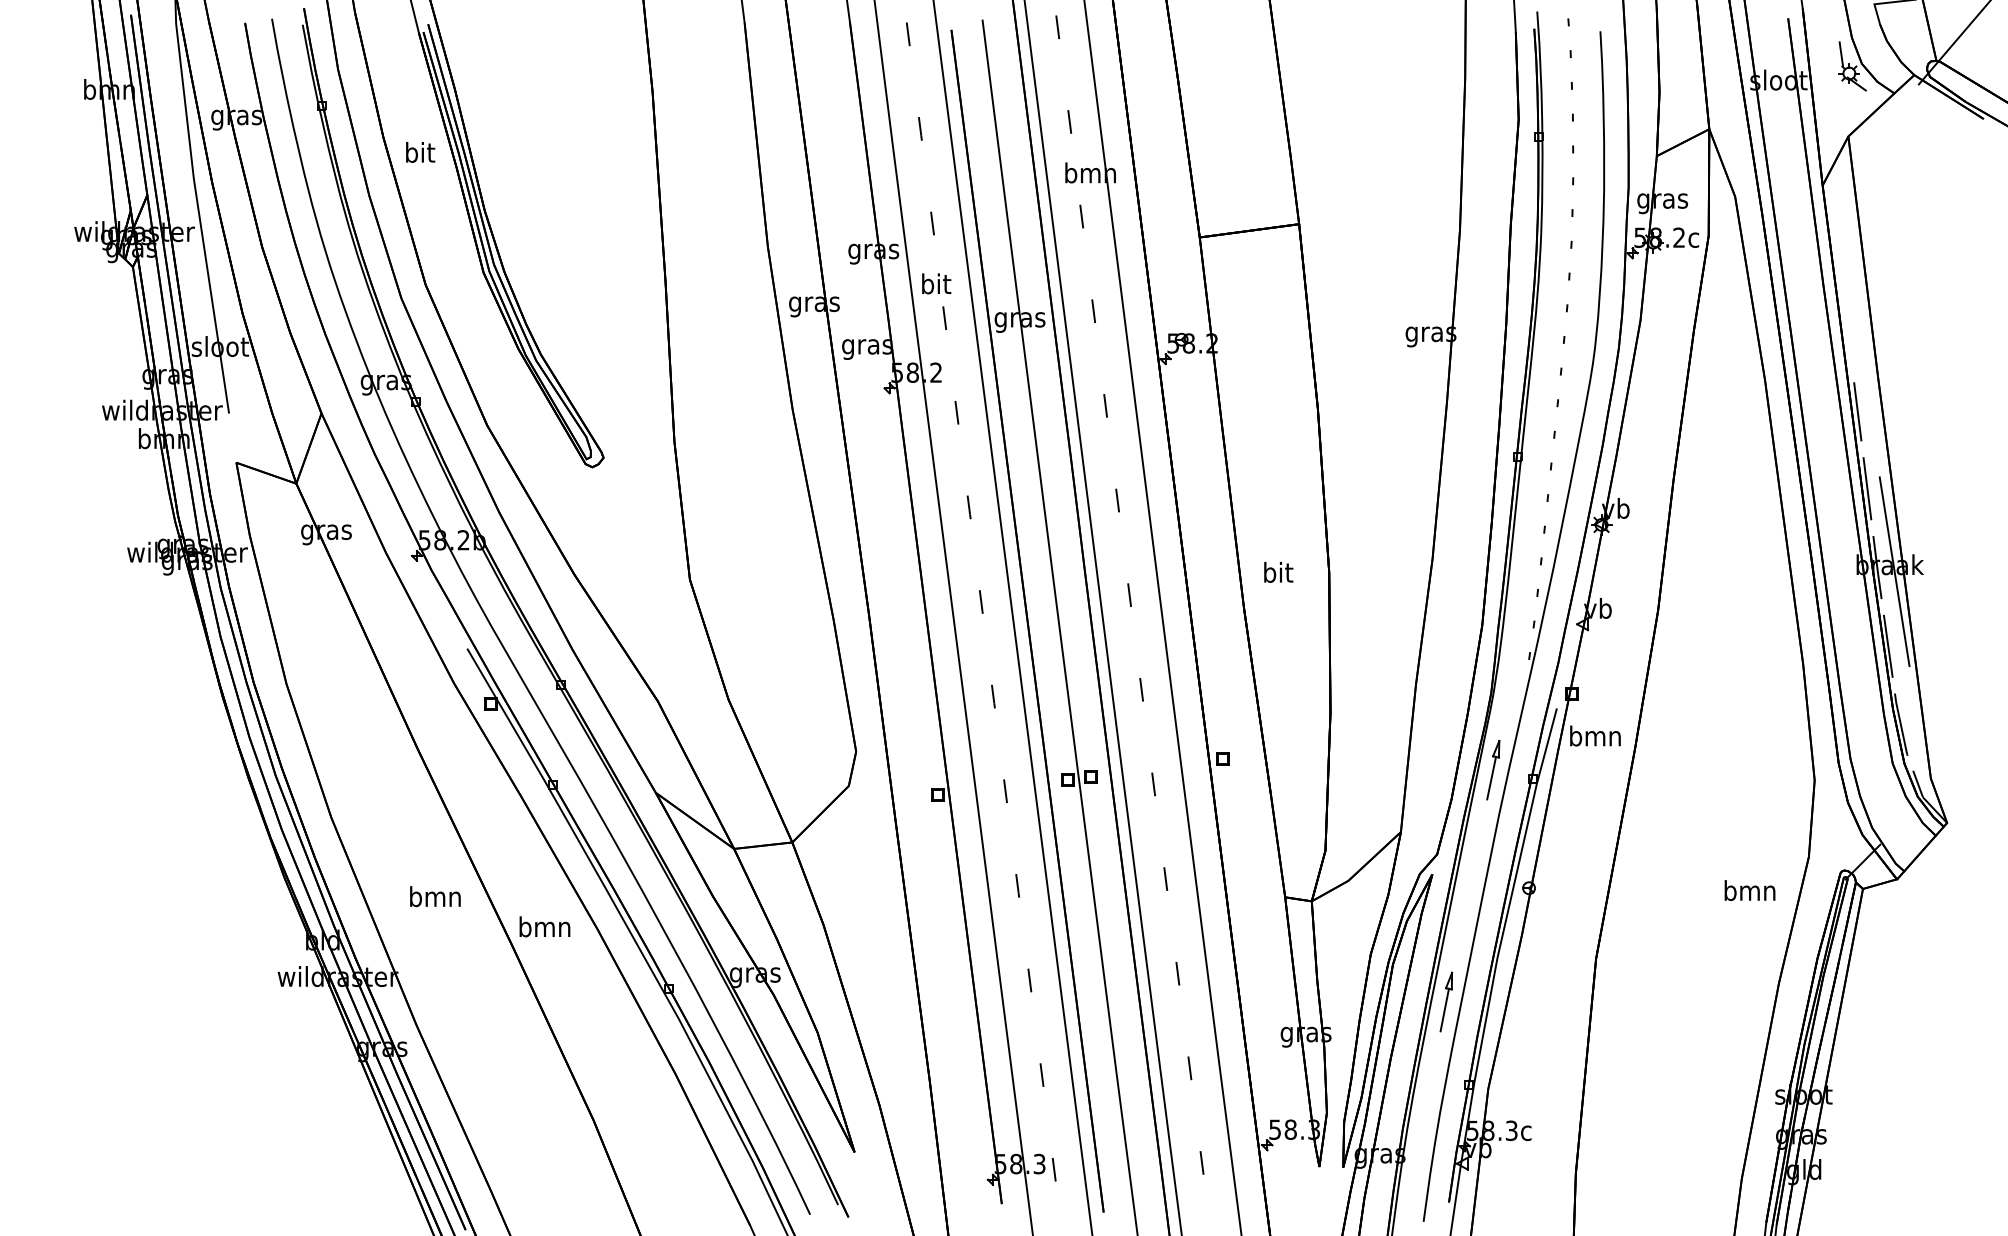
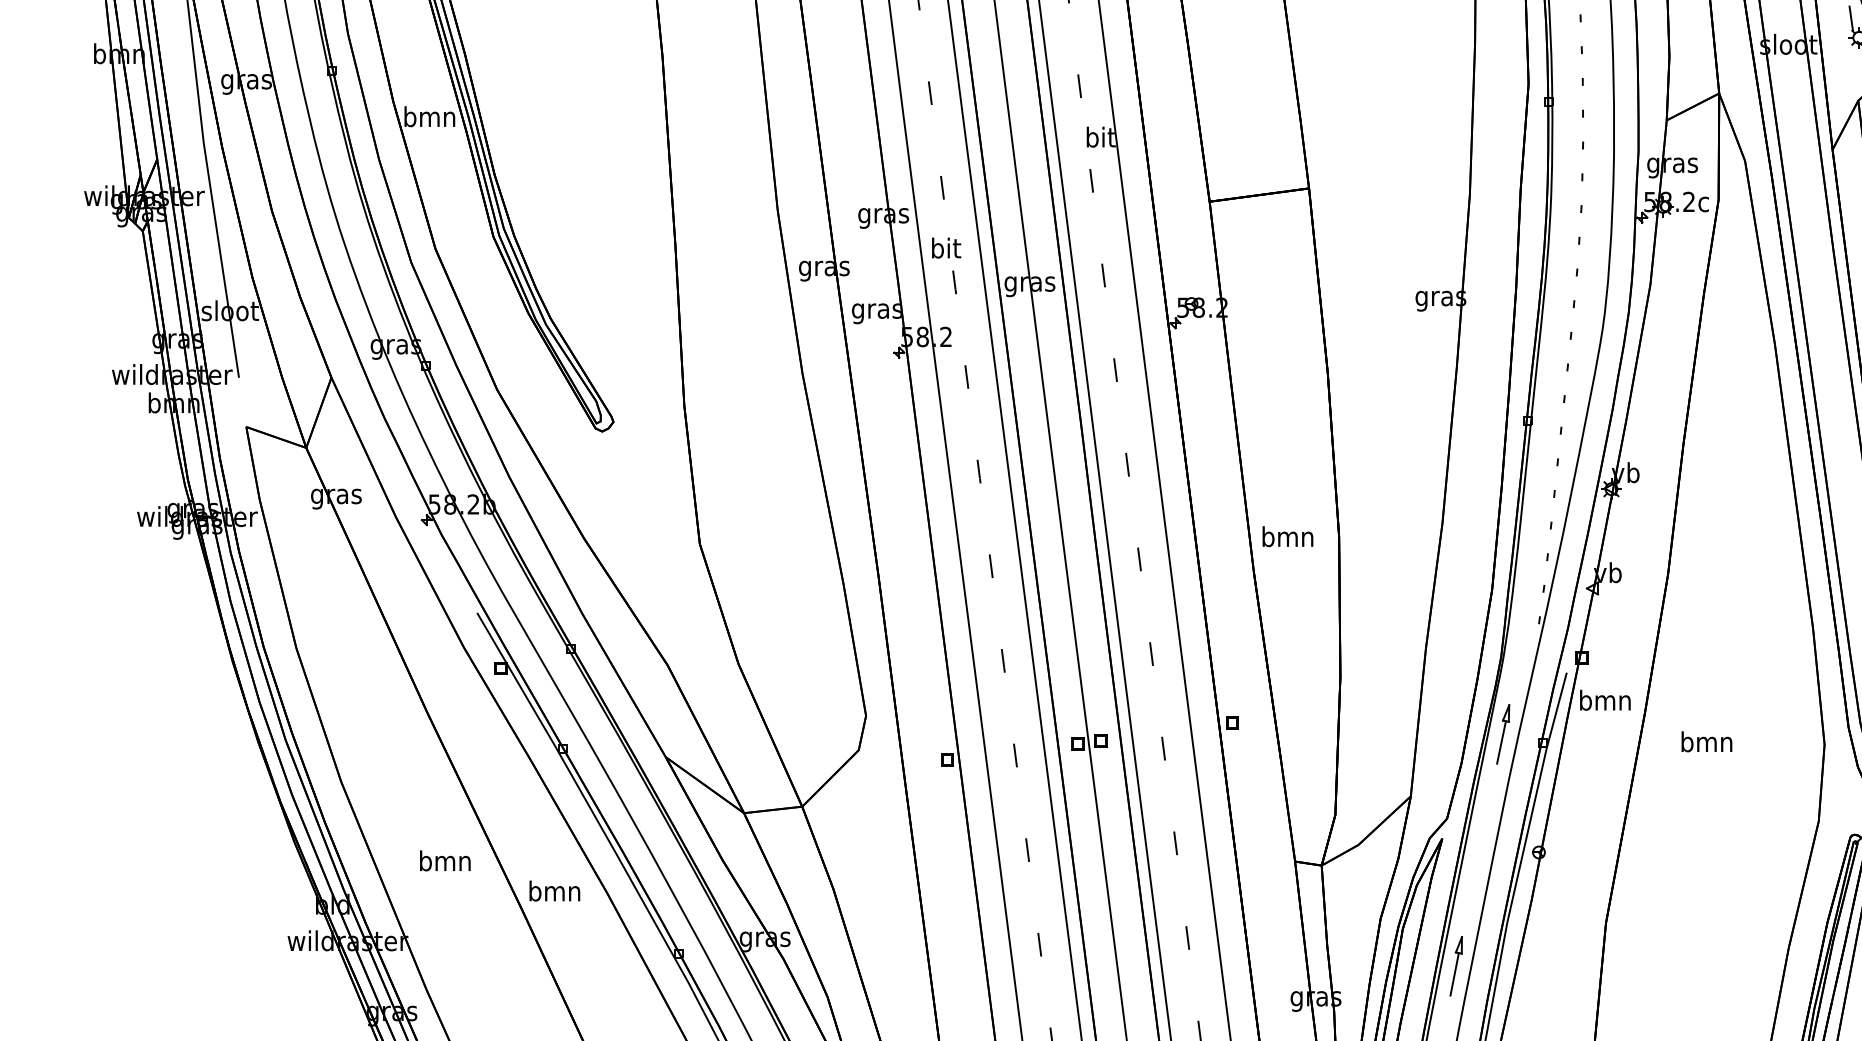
text: (419, 152) -> (429, 116), bit -> bmn
text: (1090, 172) -> (1100, 136), bmn -> bit
text: (1277, 572) -> (1287, 536), bit -> bmn
text: (1749, 890) -> (1706, 741), moved

